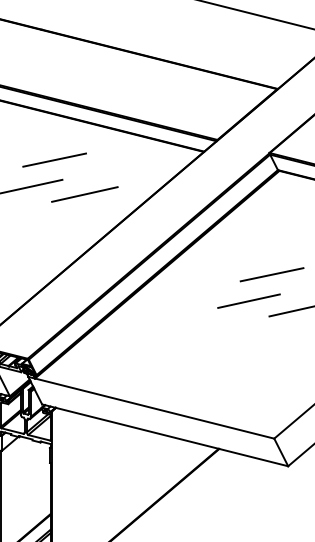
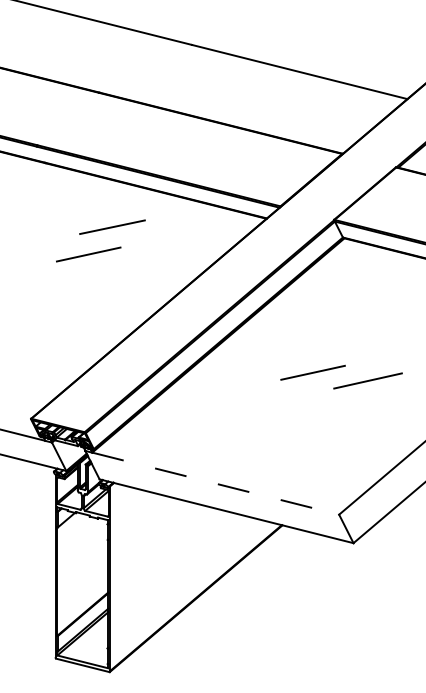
line: (84, 194) -> (143, 262), removed
line: (271, 274) -> (336, 345), removed
line: (155, 408) -> (216, 483), solid -> dashed

